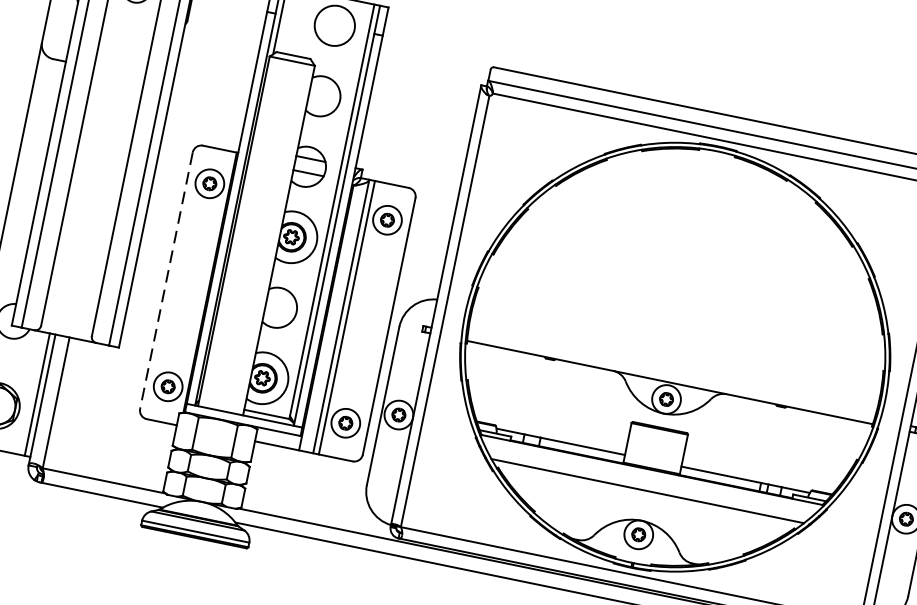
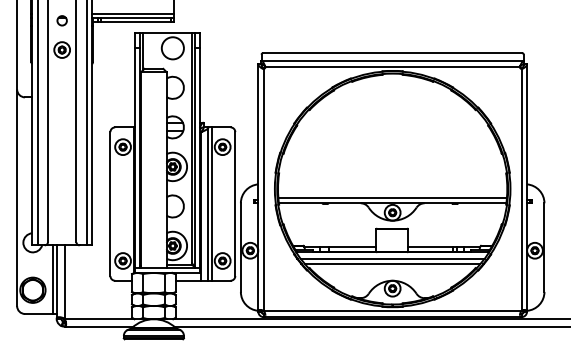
line: (166, 281) -> (110, 204), dashed -> solid
line: (671, 372) -> (392, 197), added
line: (649, 480) -> (392, 258), added

